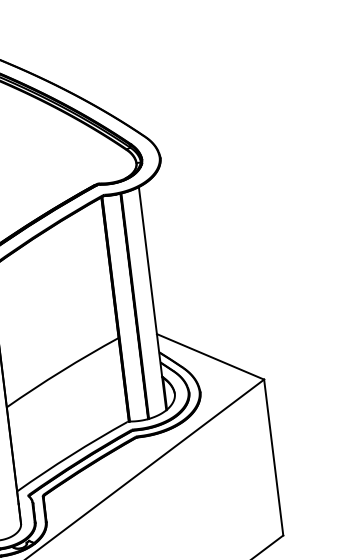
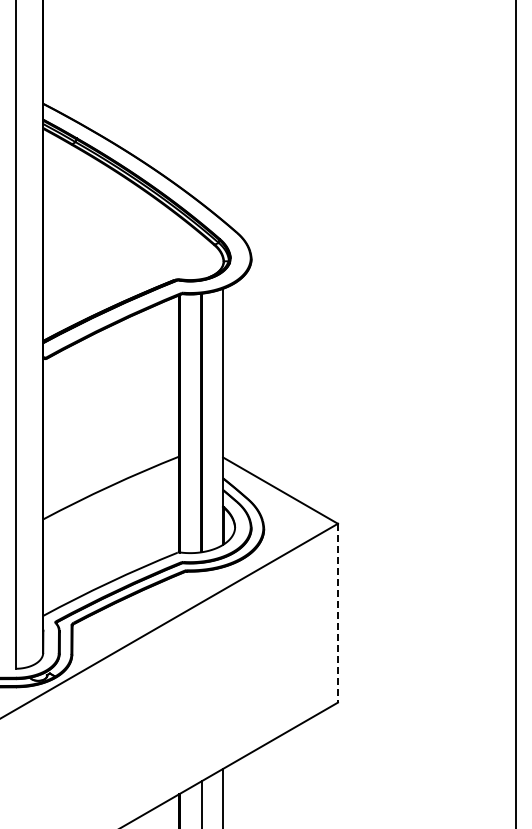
line: (273, 457) -> (337, 613), solid -> dashed

